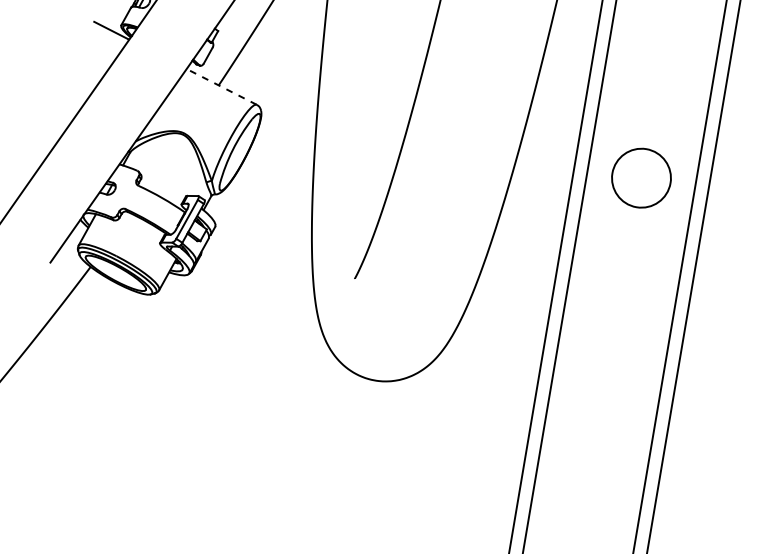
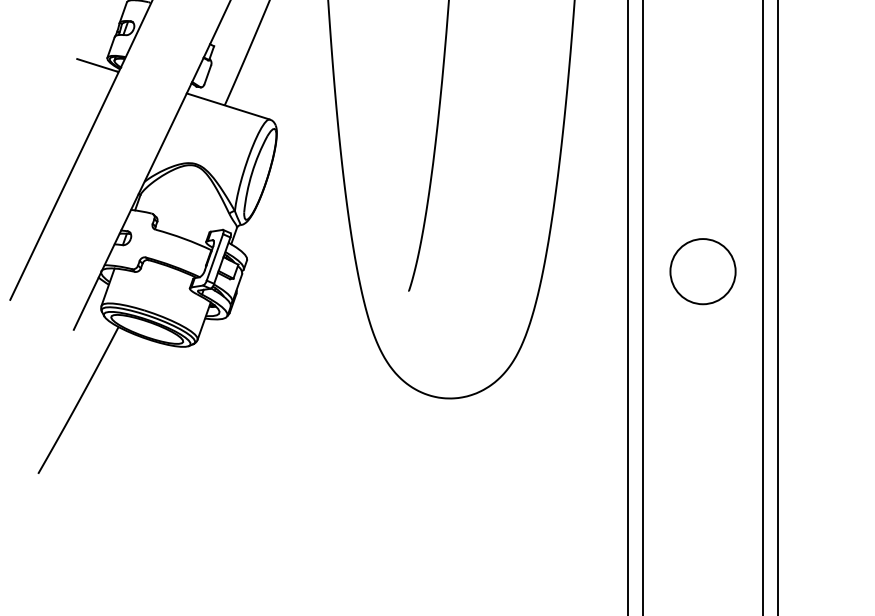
line: (221, 86) -> (227, 106), dashed -> solid
circle: (641, 177) -> (702, 271), moved

